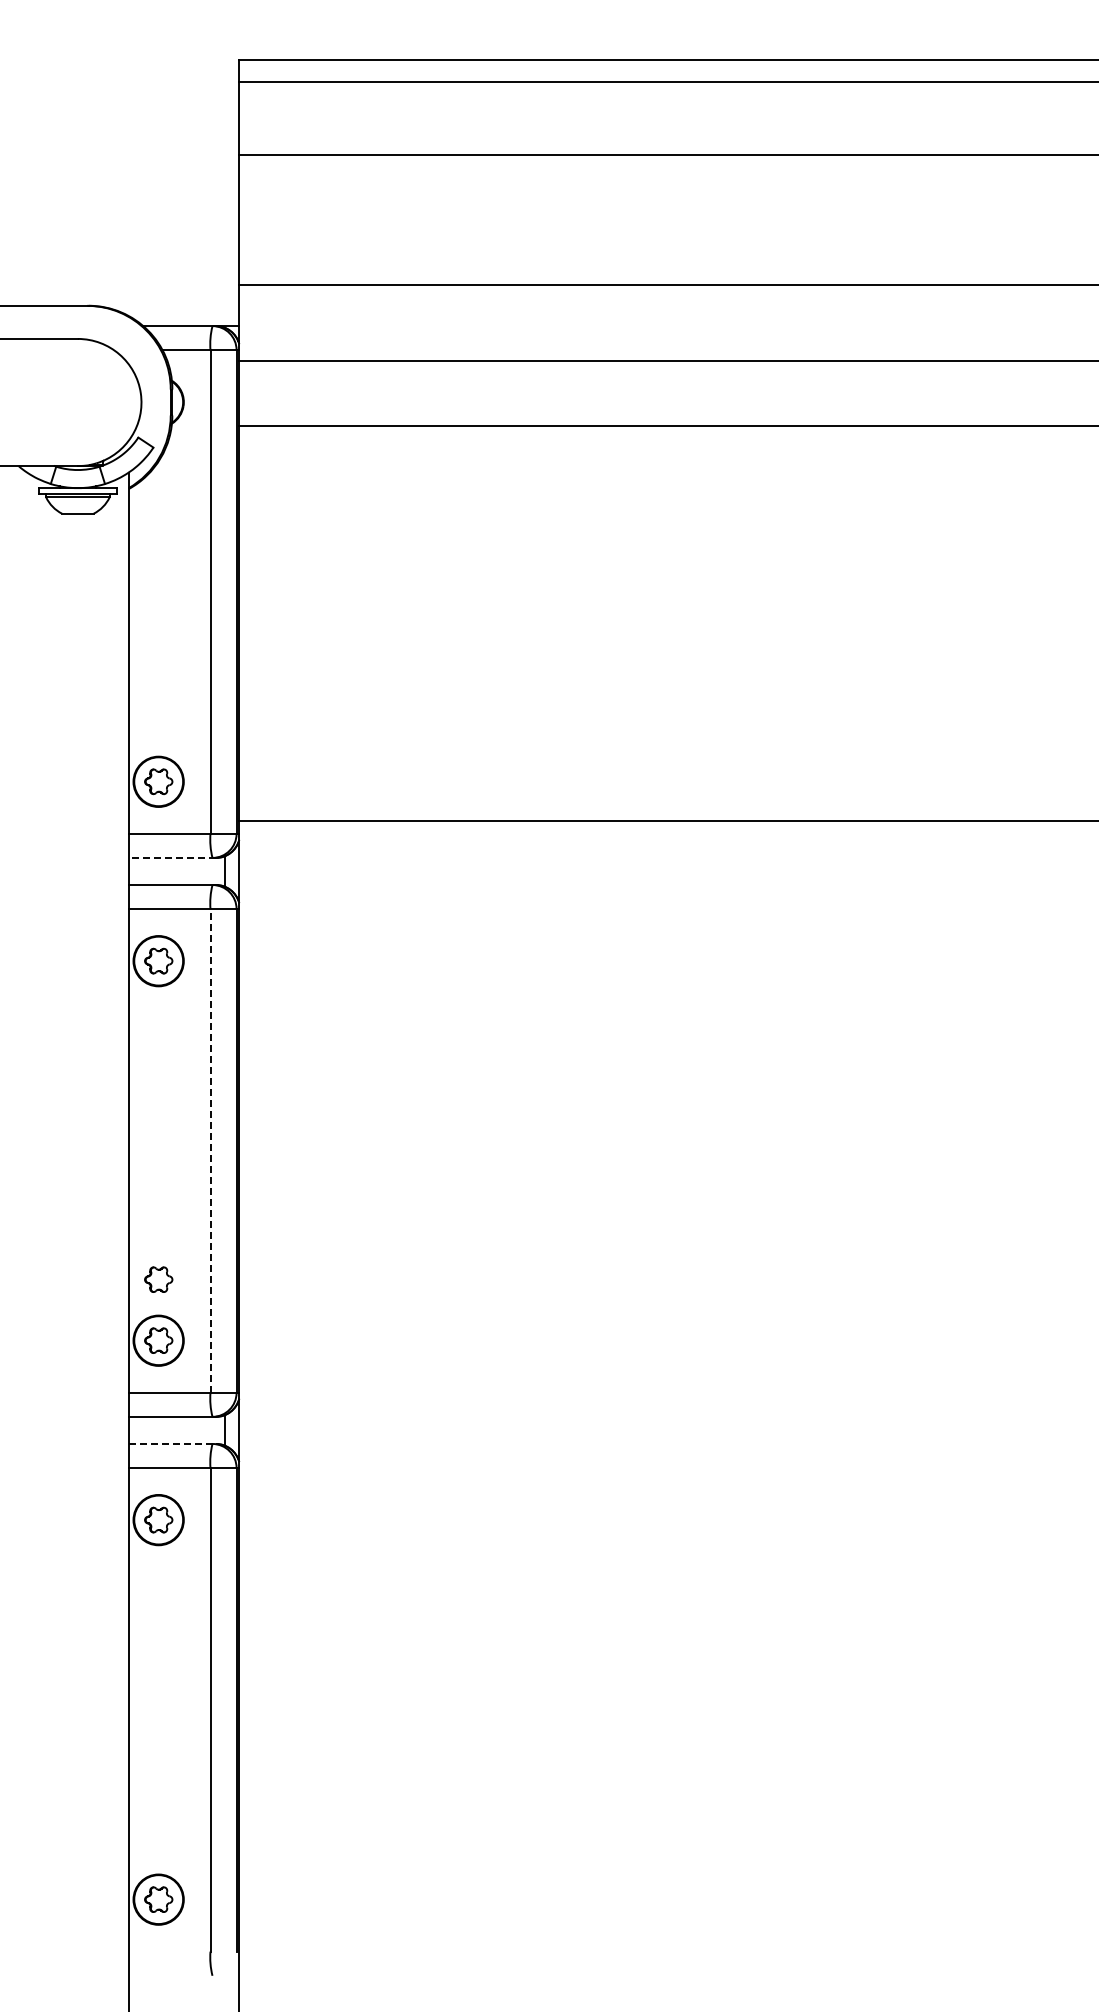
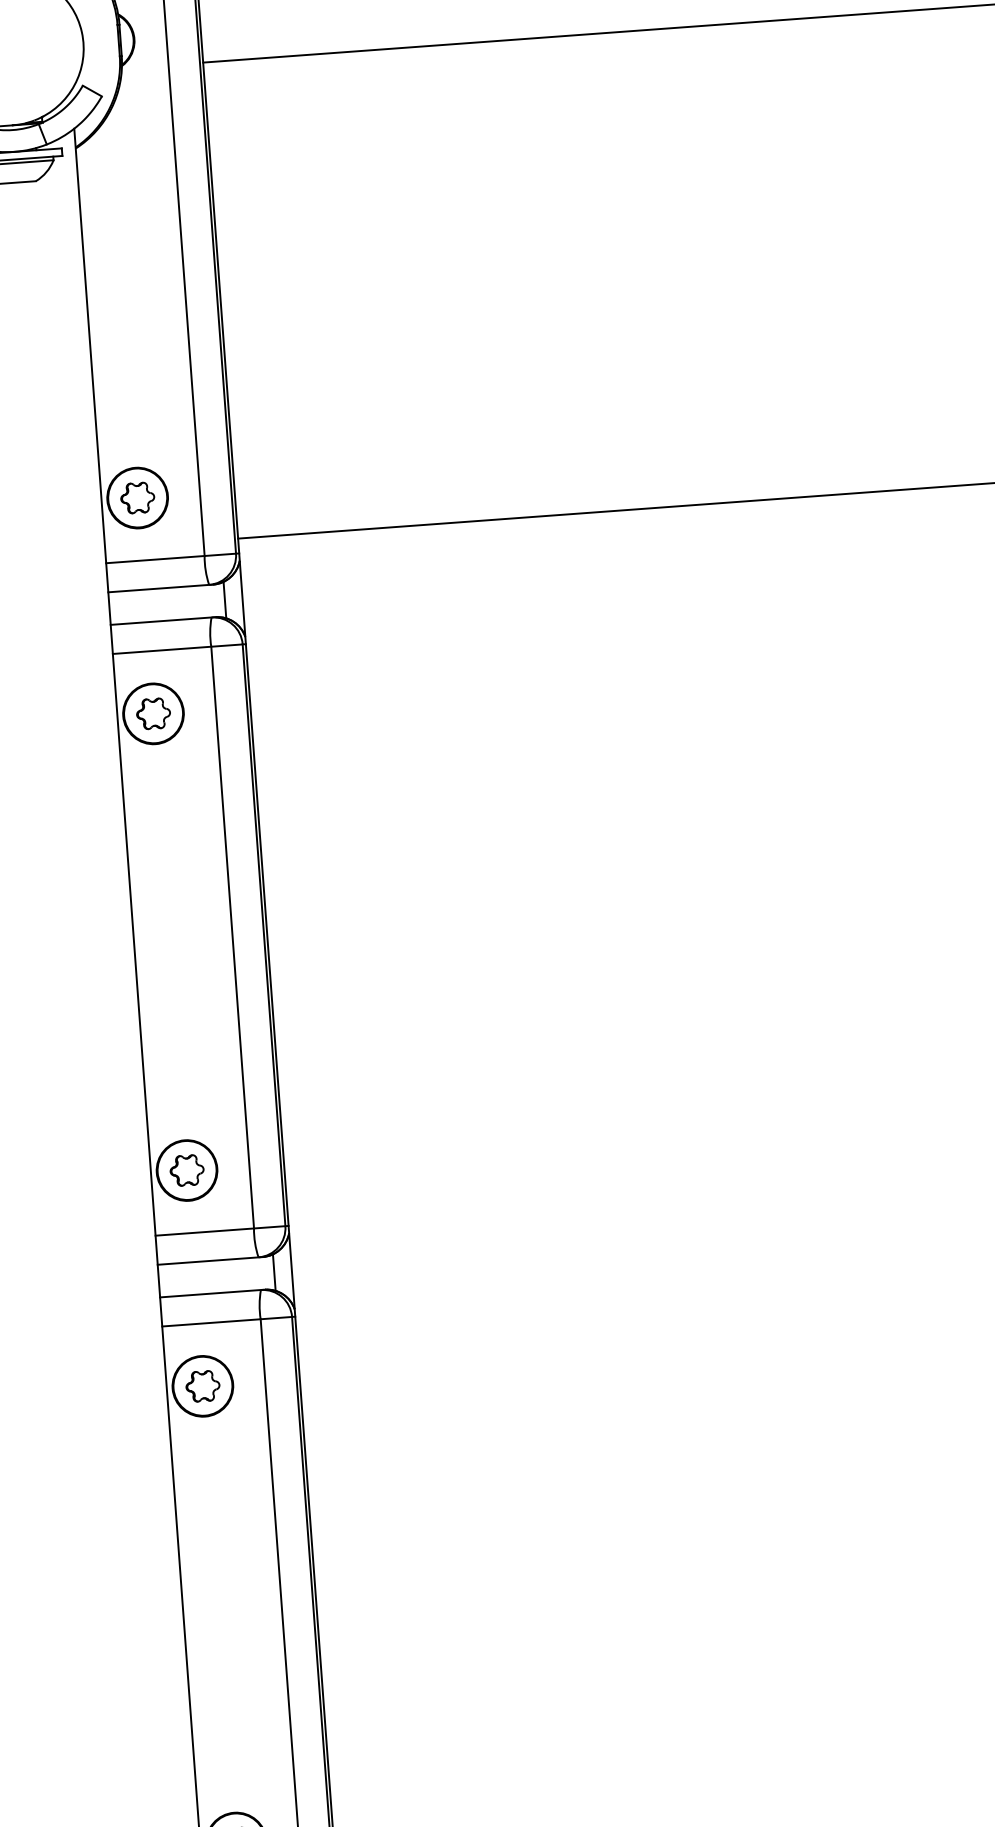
line: (172, 857) -> (160, 587), dashed -> solid
line: (210, 1150) -> (232, 937), dashed -> solid
part: (158, 1279) -> (181, 1096), removed
line: (172, 1443) -> (212, 1292), dashed -> solid

